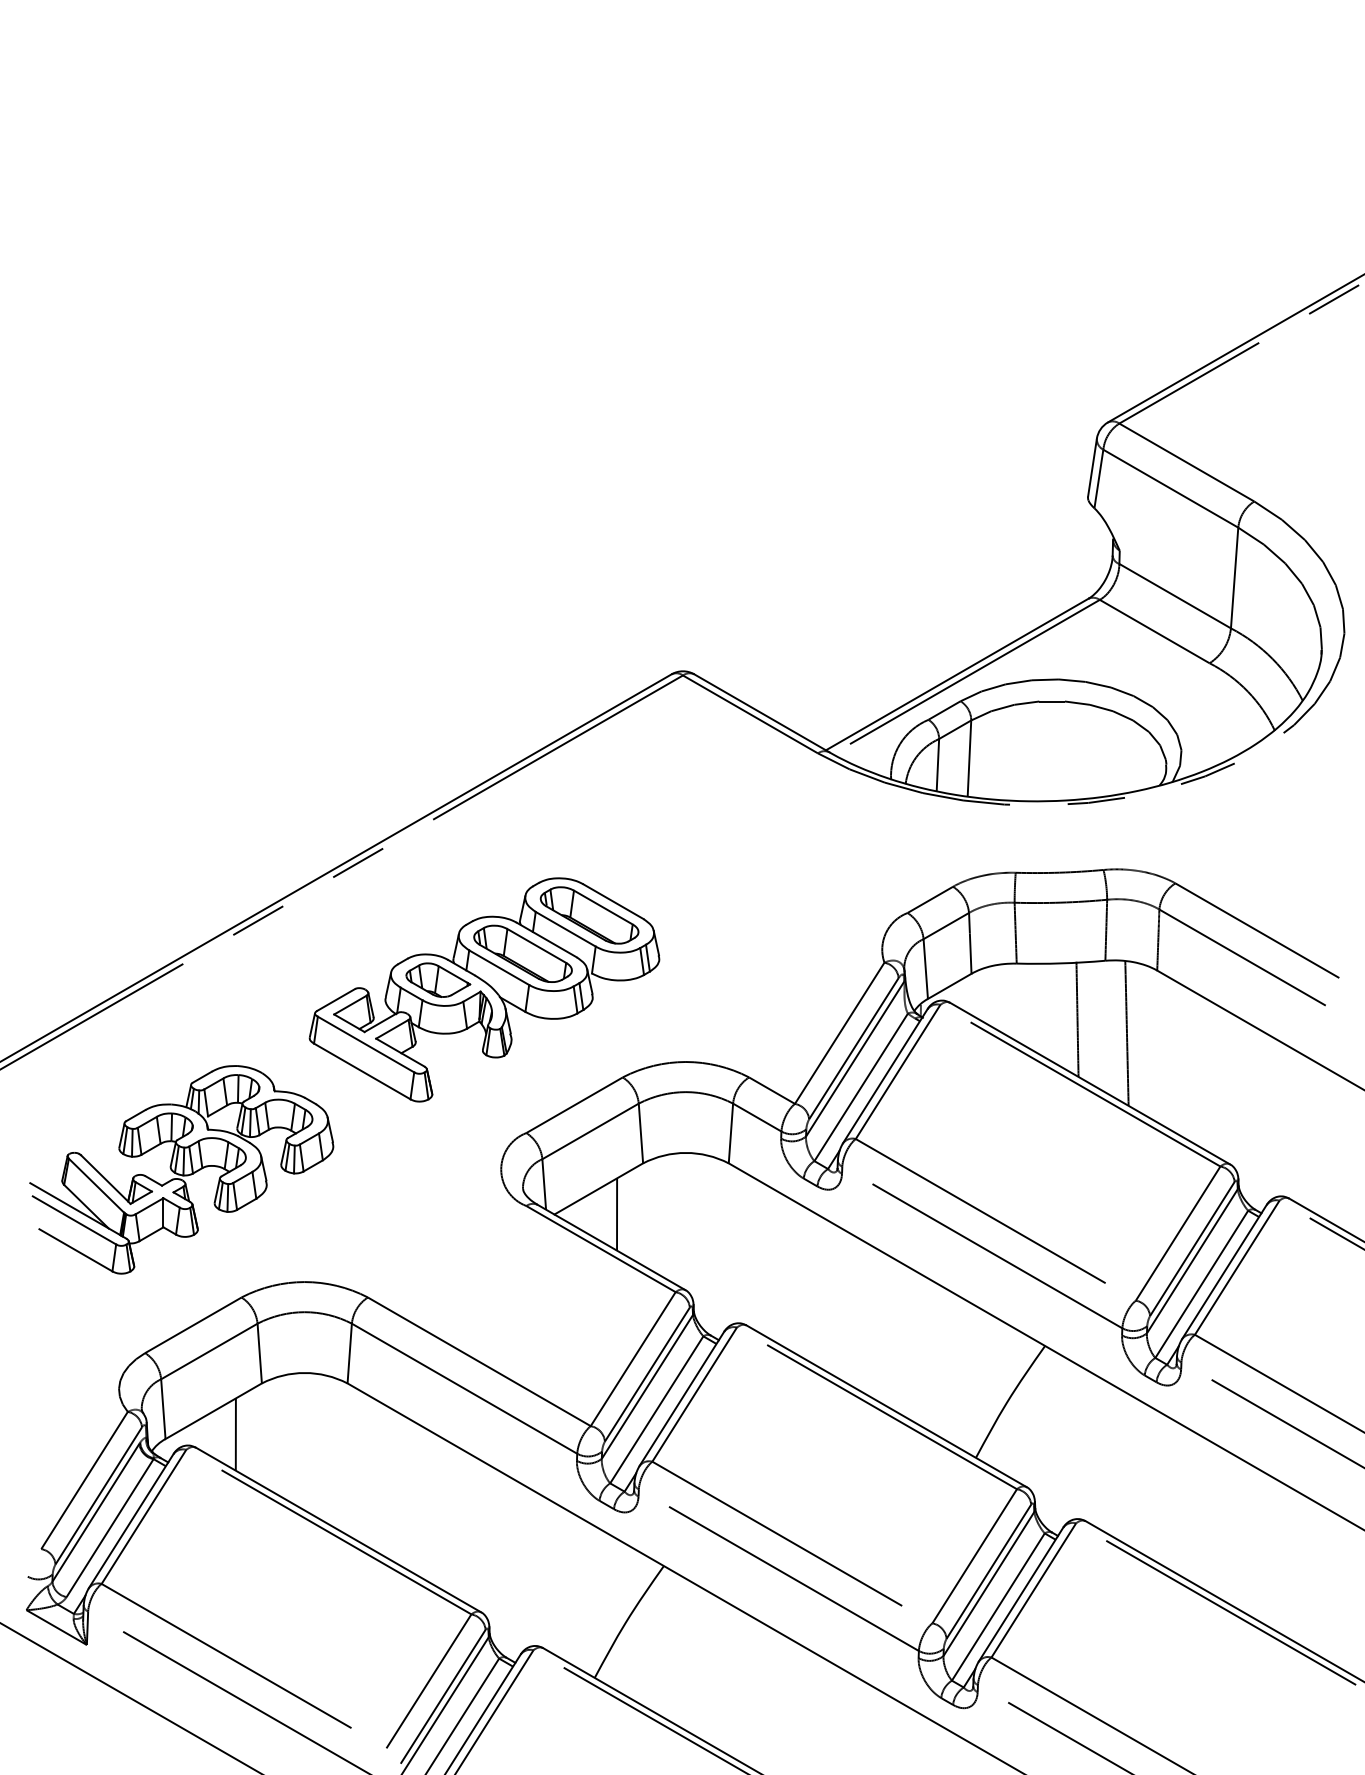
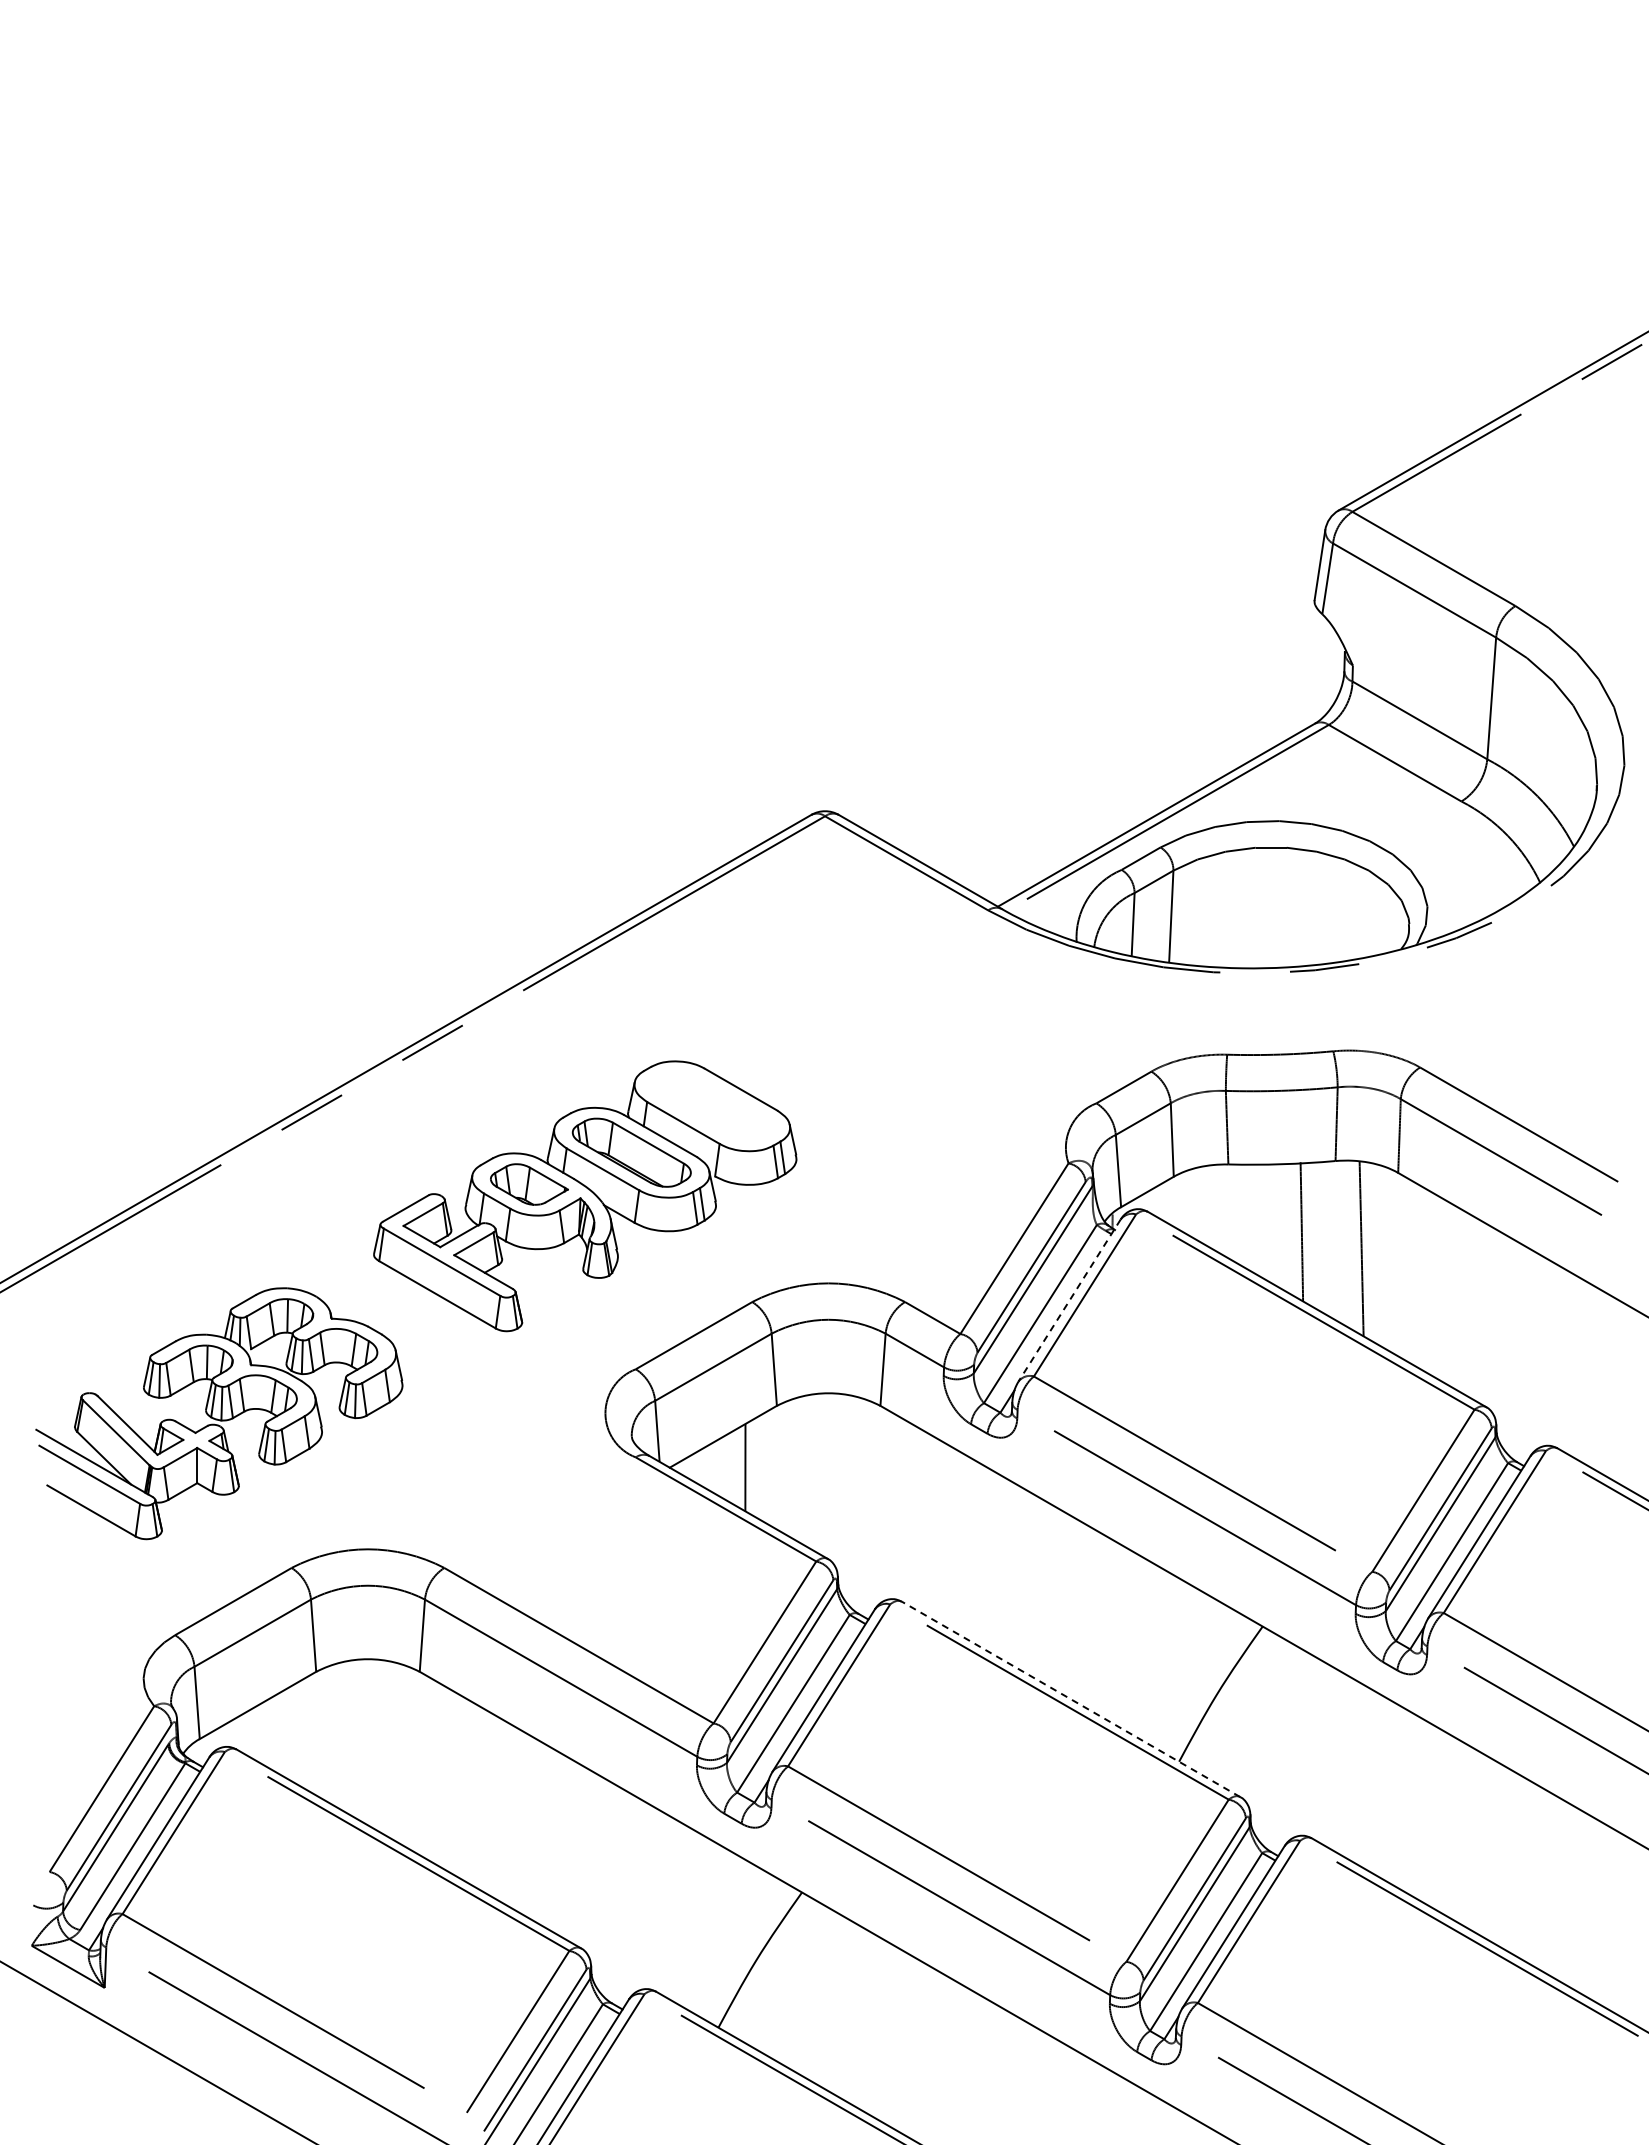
part: (589, 915) -> (712, 1106), removed
line: (885, 1076) -> (1069, 1300), solid -> dashed
line: (886, 1406) -> (1070, 1699), solid -> dashed
line: (235, 1434) -> (284, 1733), removed

